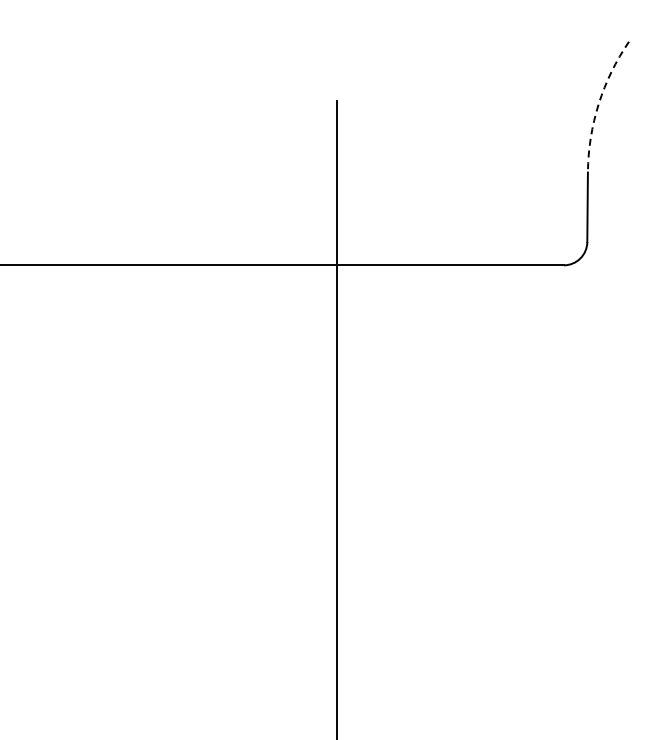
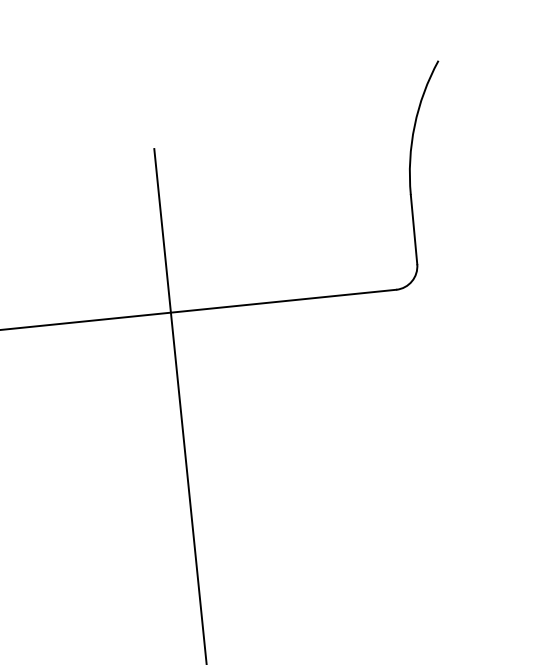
arc: (598, 104) -> (414, 126), dashed -> solid

